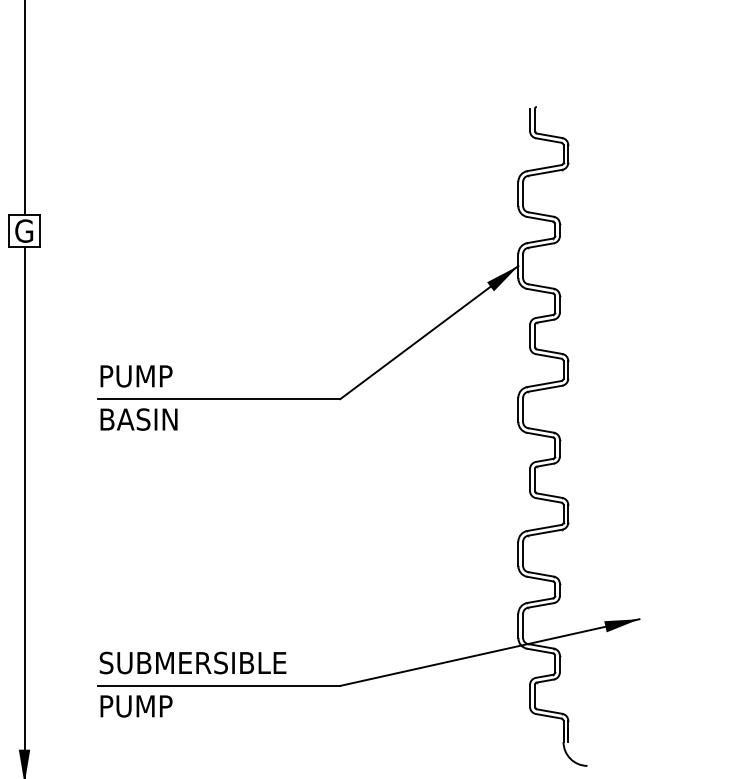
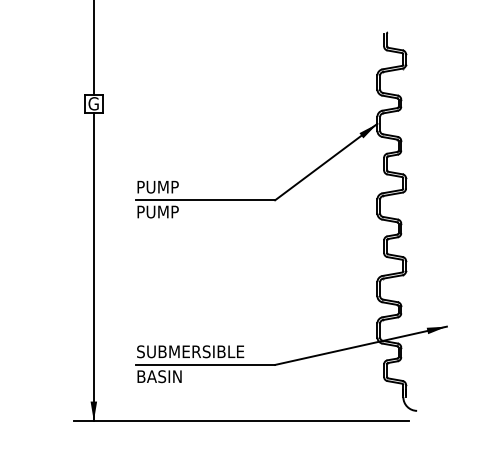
text: (140, 418) -> (160, 211), BASIN -> PUMP
text: (140, 706) -> (160, 376), PUMP -> BASIN

